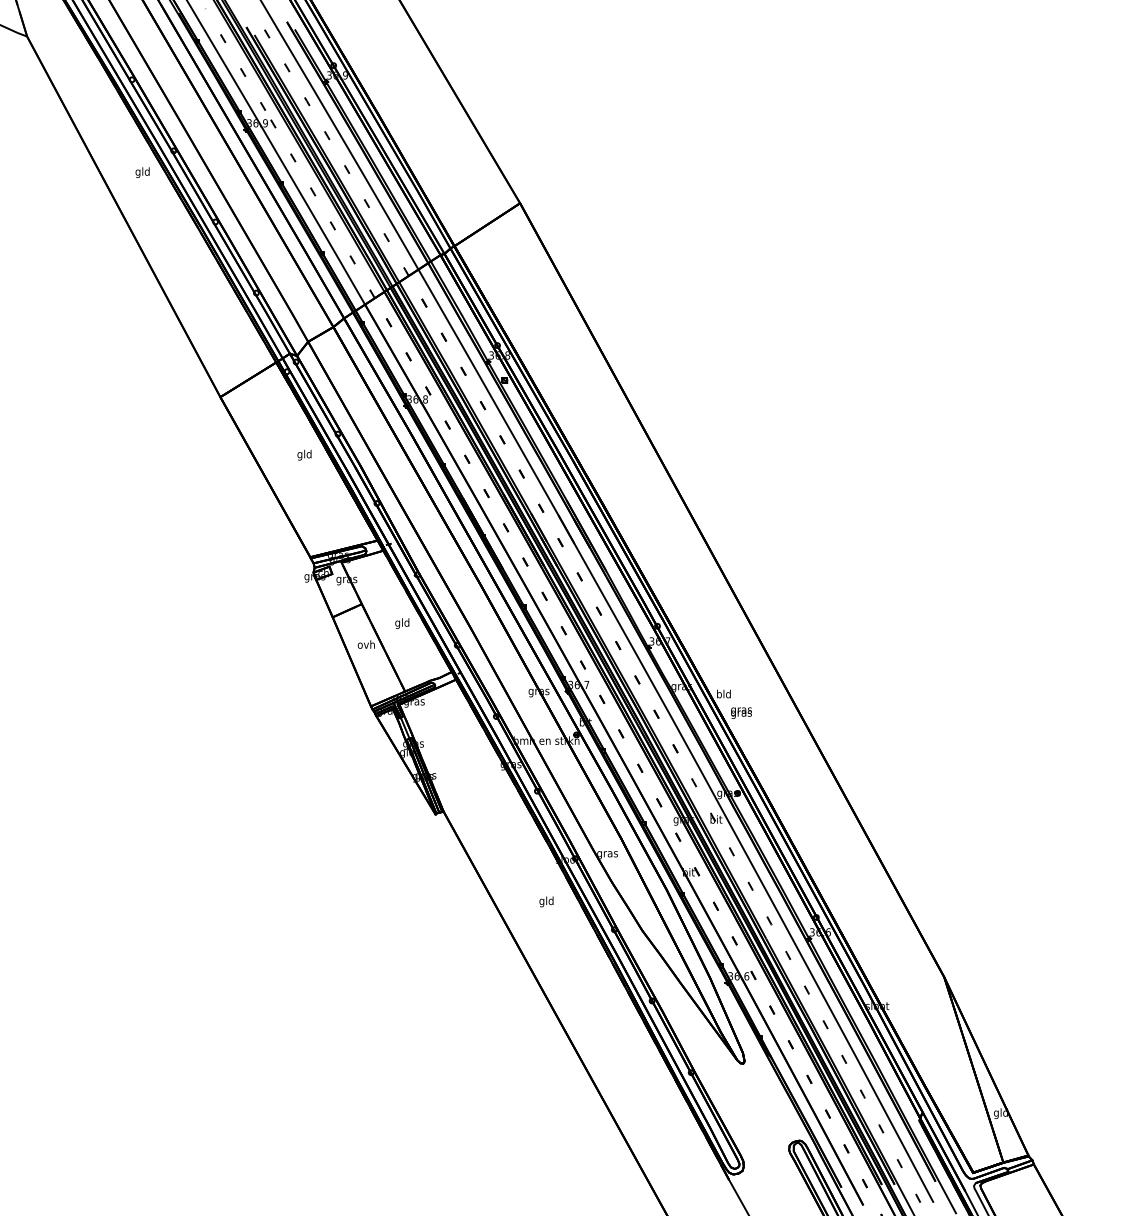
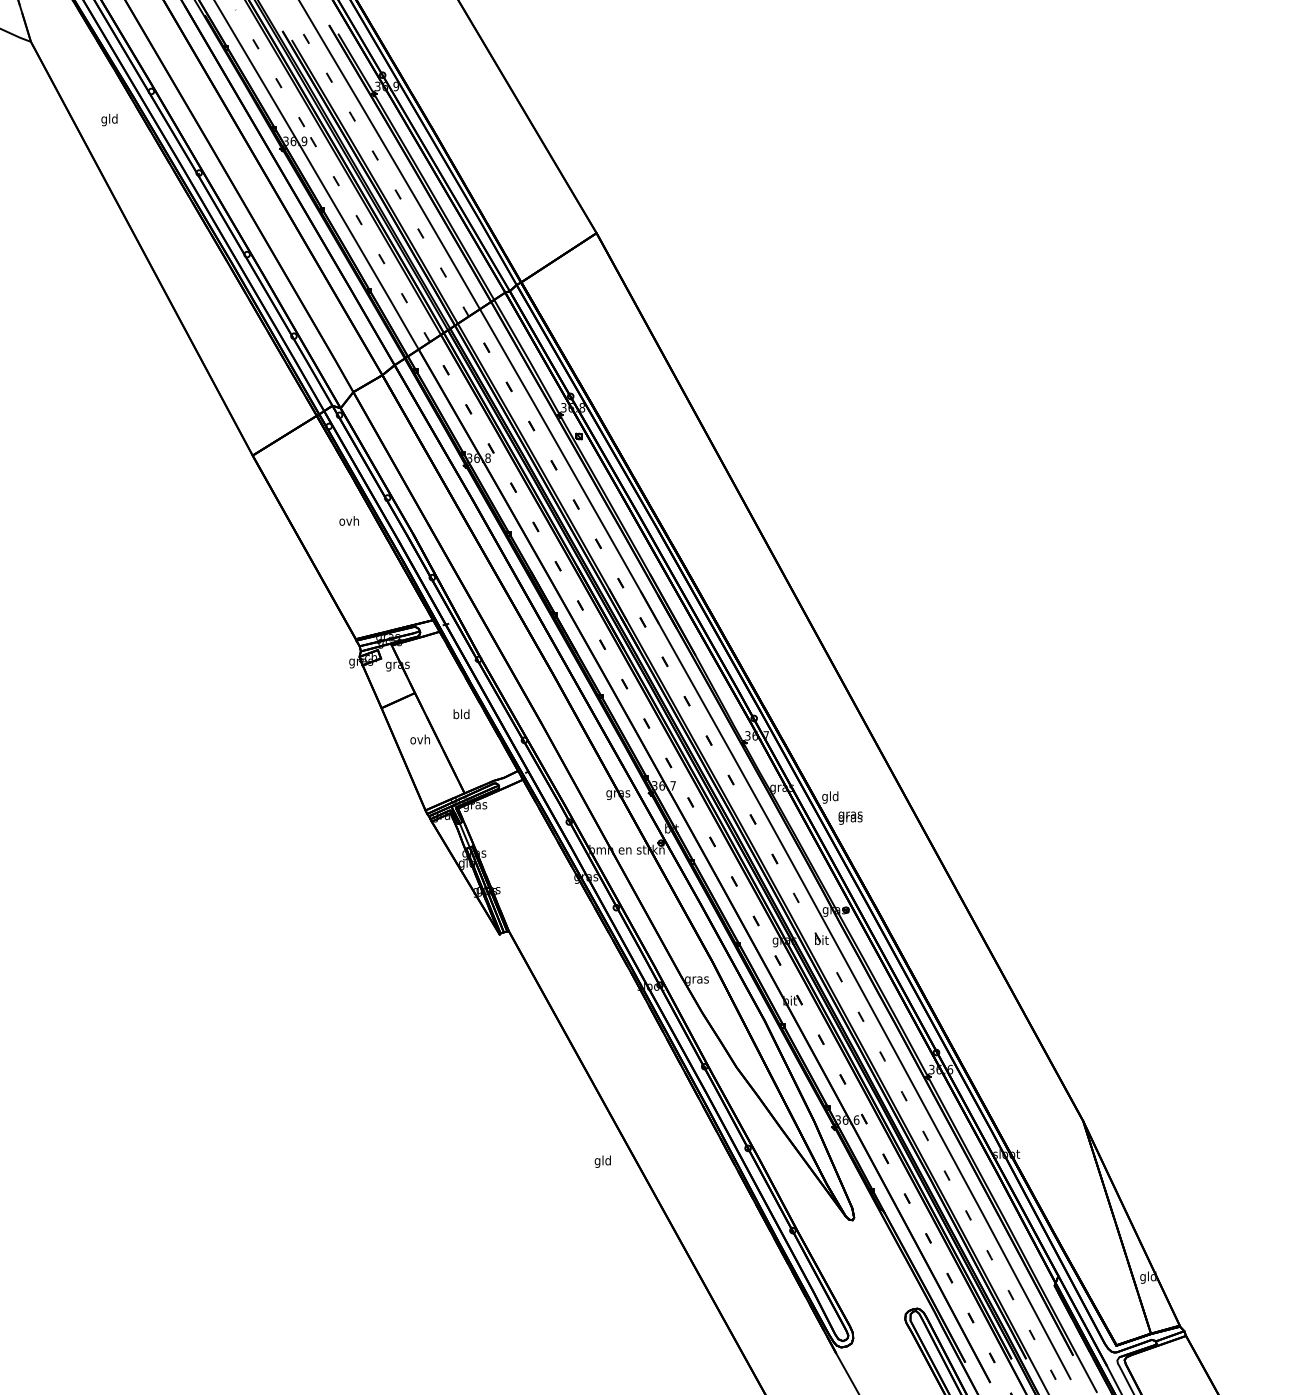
text: (142, 172) -> (109, 119), moved
text: (303, 455) -> (348, 522), gld -> ovh
text: (398, 623) -> (456, 715), gld -> bld
text: (719, 695) -> (825, 797), bld -> gld
text: (546, 901) -> (602, 1161), moved

